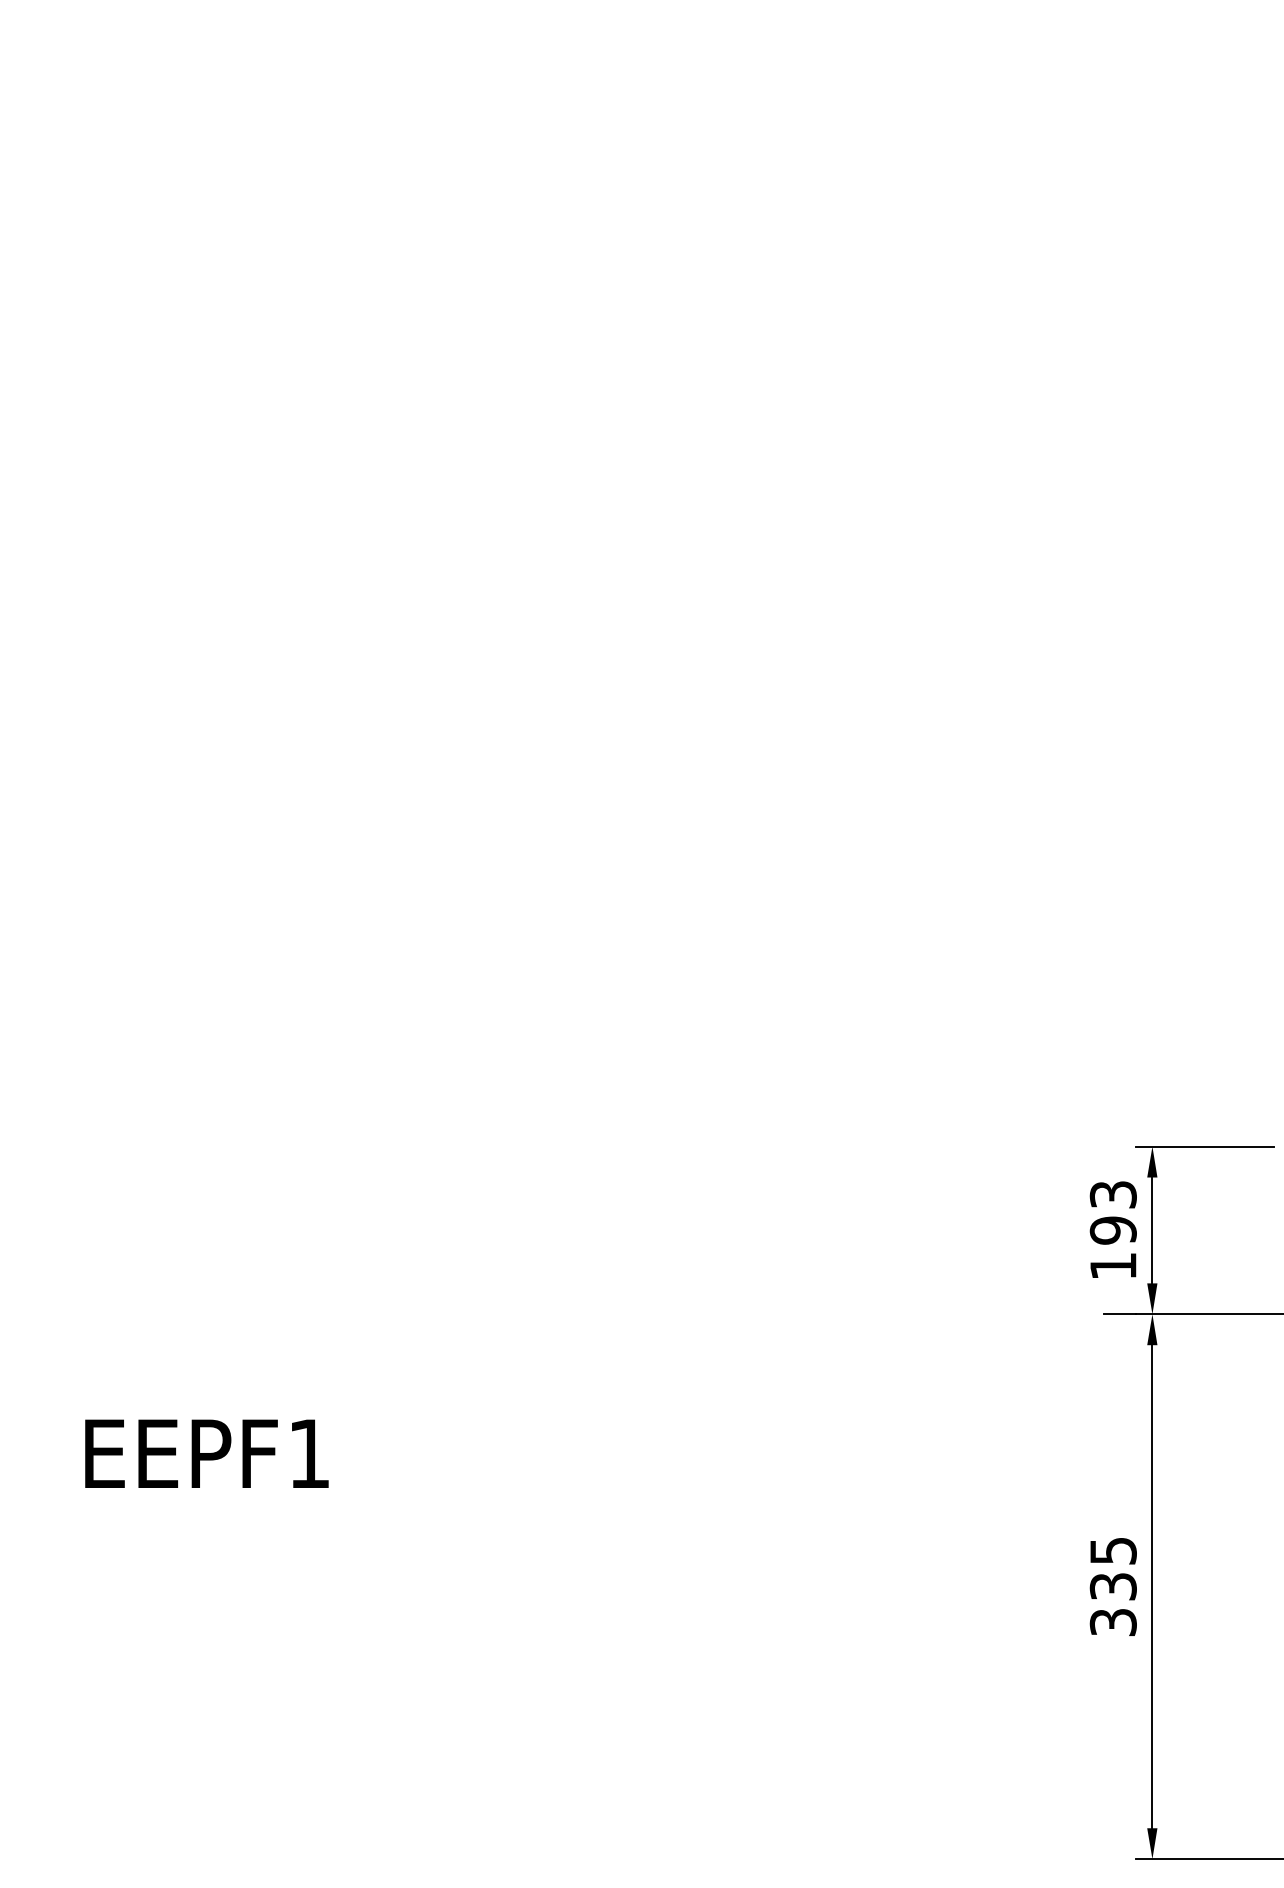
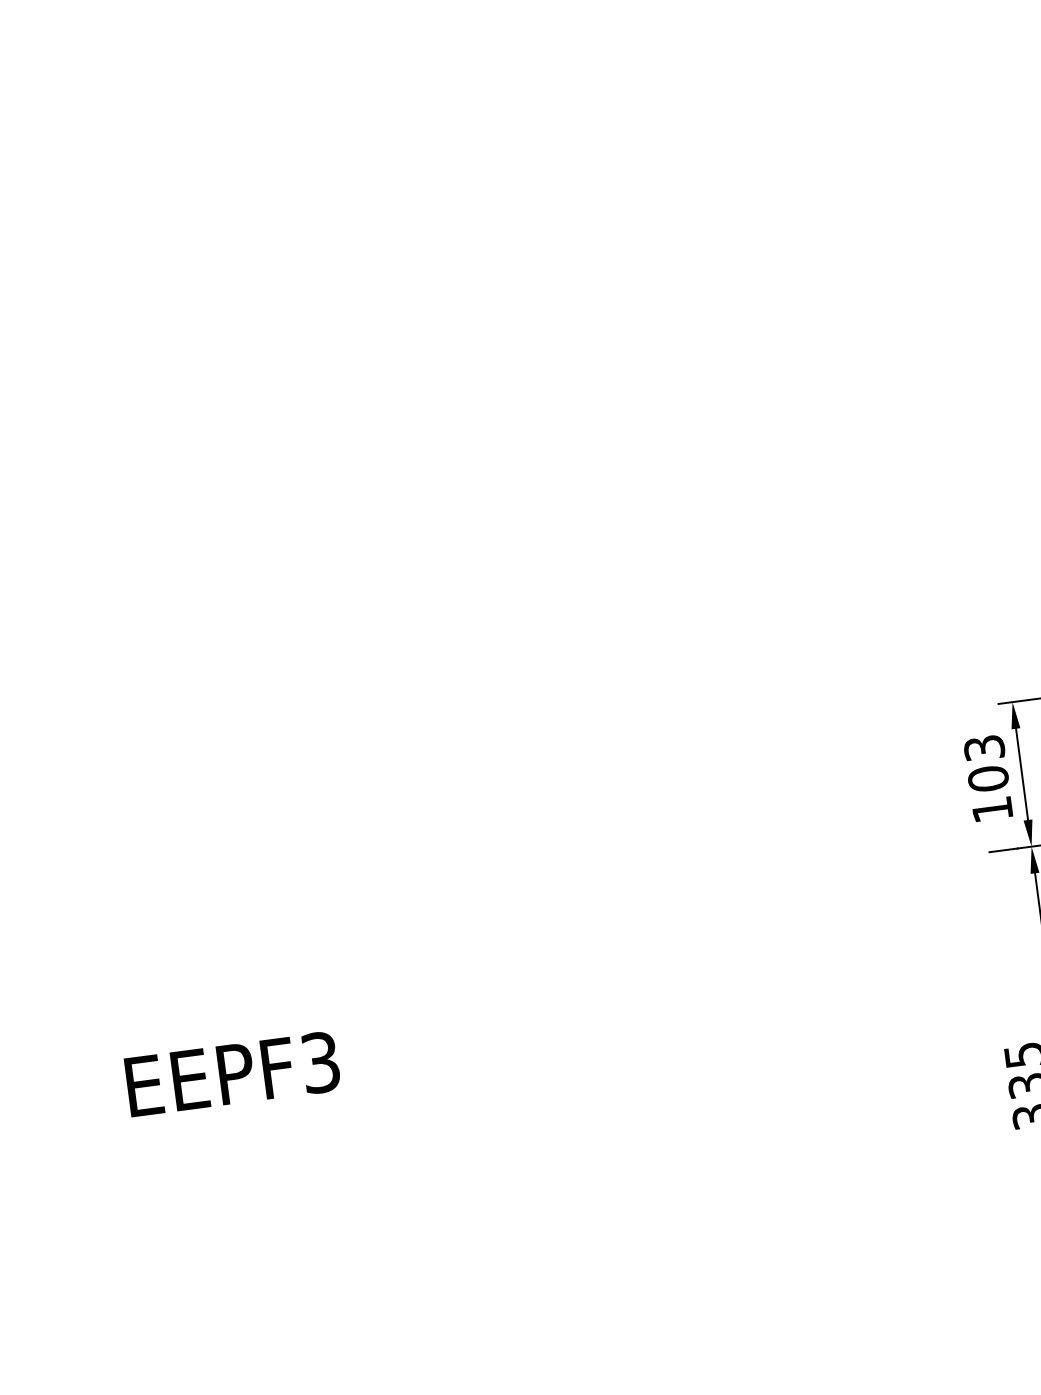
text: (1113, 1230) -> (988, 778), 193 -> 103
text: (309, 1453) -> (320, 1062), EEPF1 -> EEPF3

